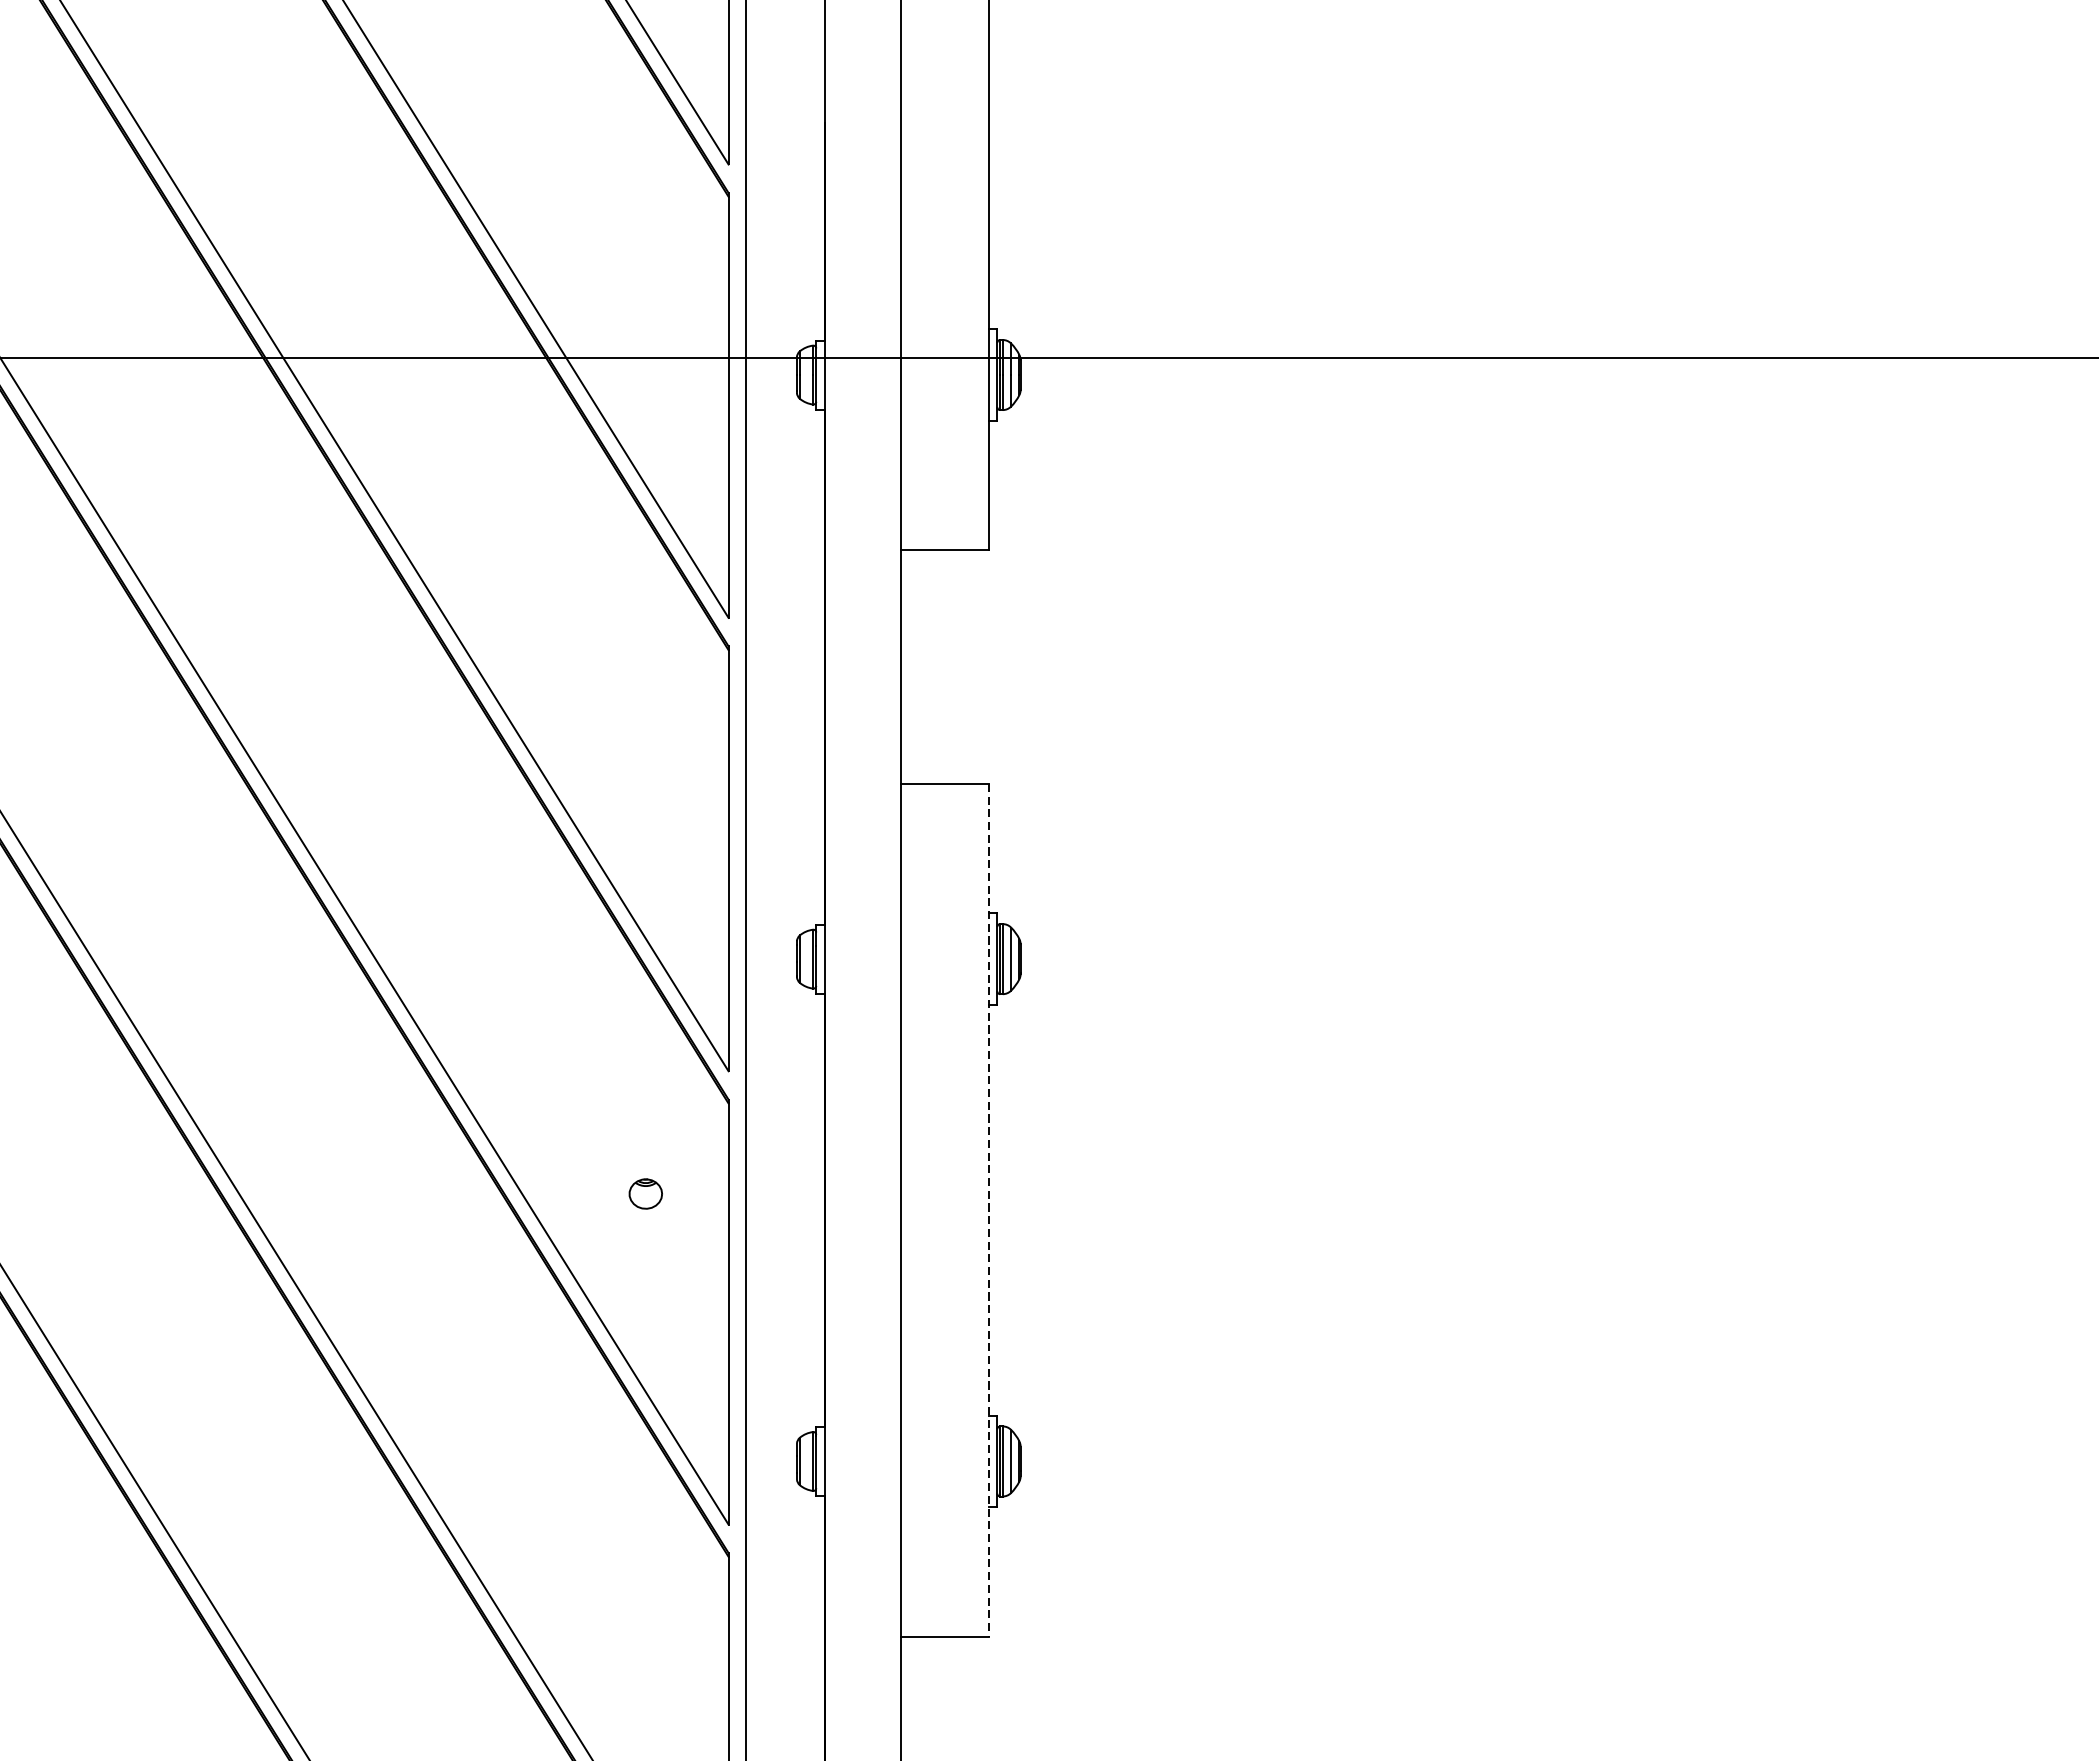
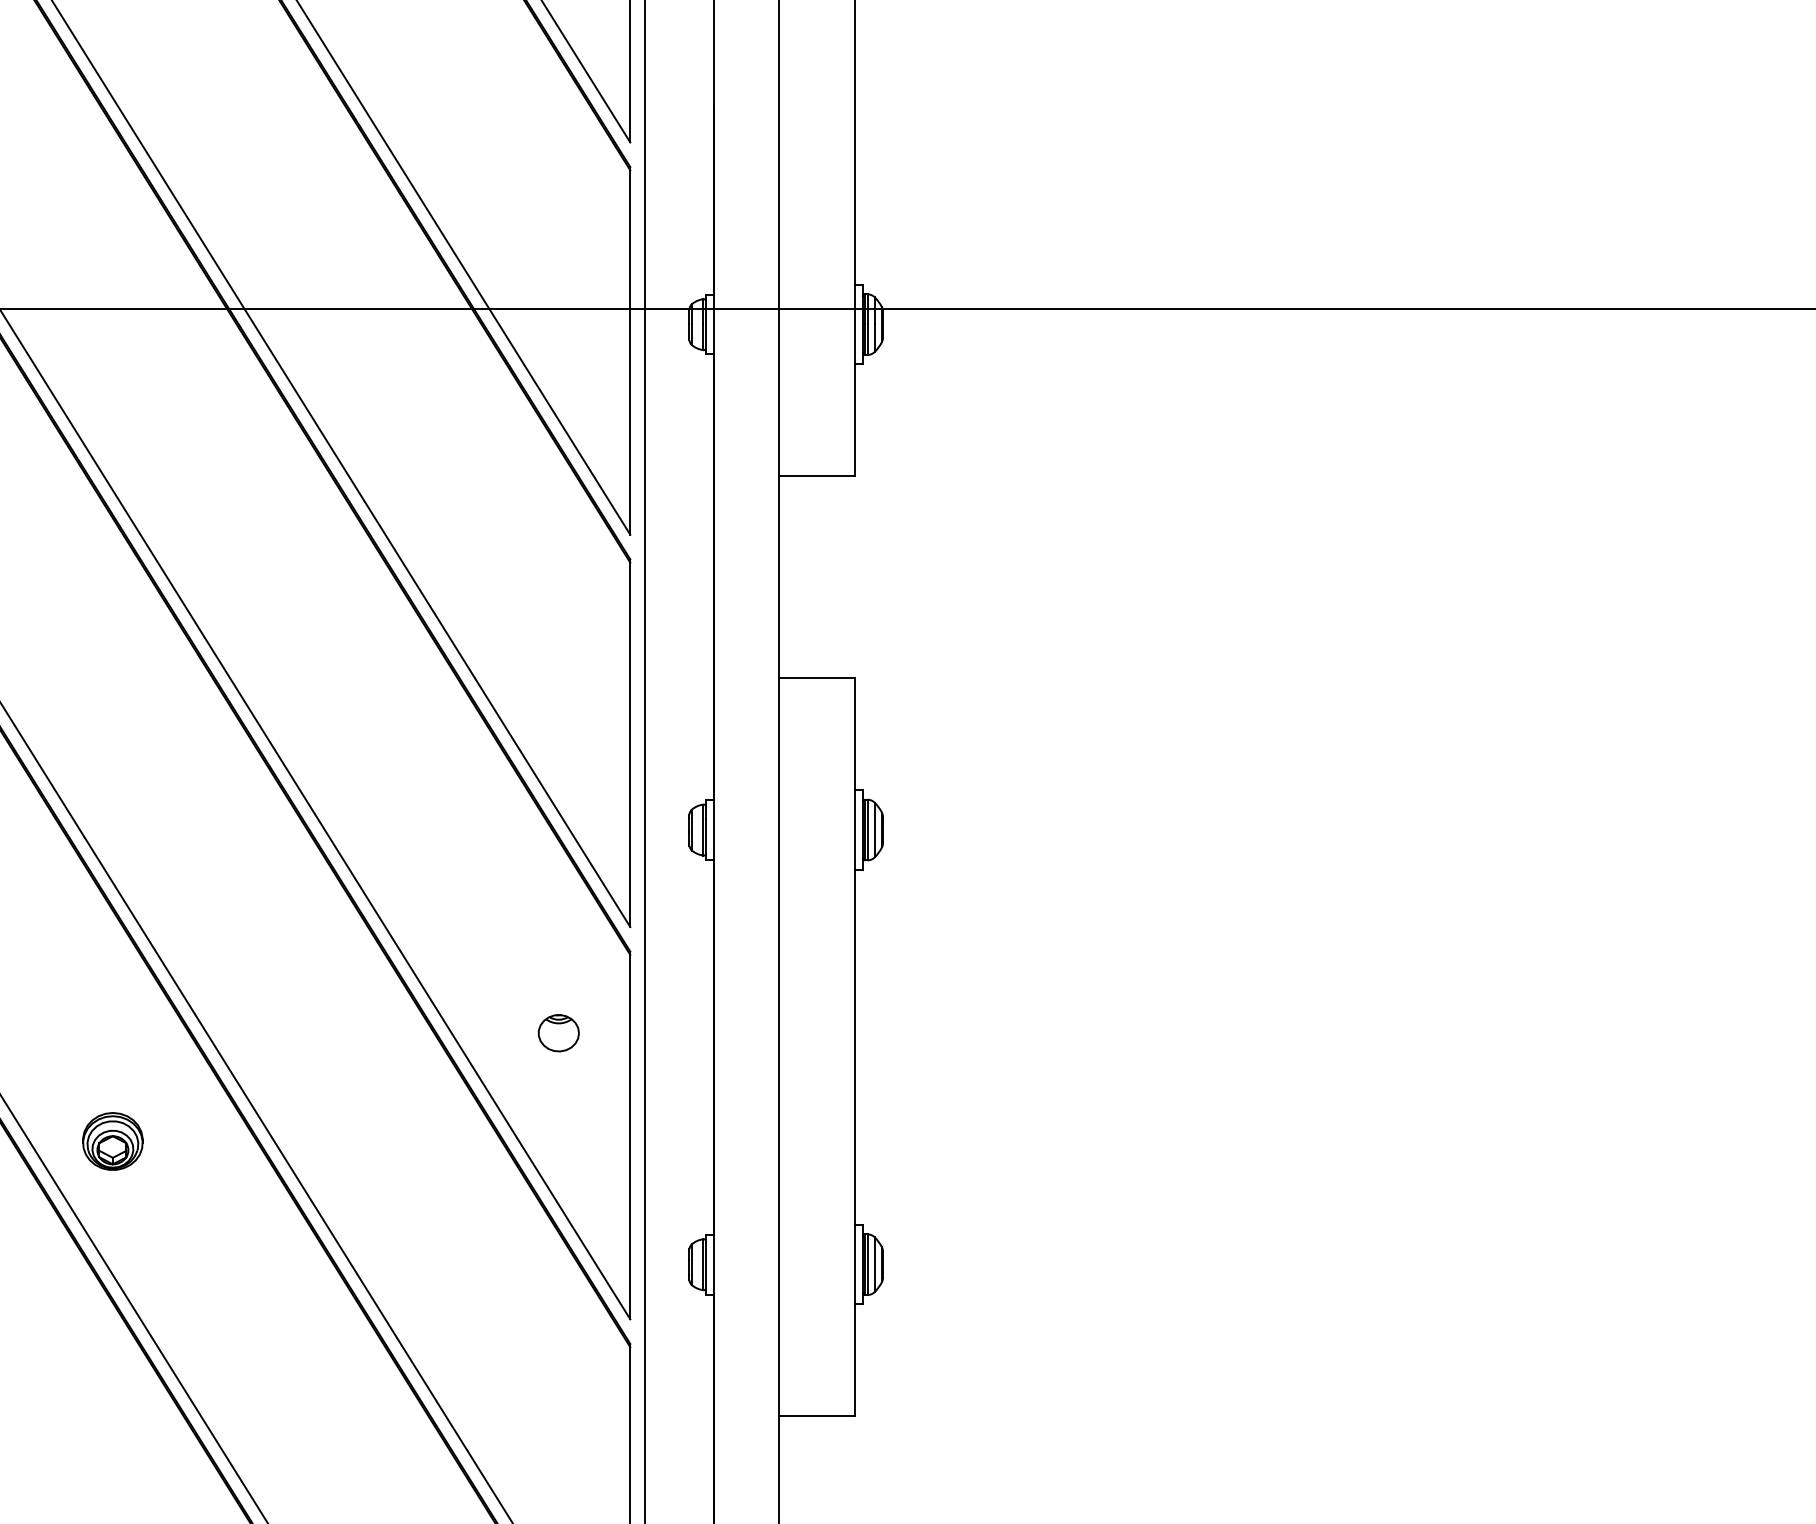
part: (645, 1194) -> (558, 1033), size x1.43
line: (988, 1210) -> (855, 1047), dashed -> solid
part: (130, 1319) -> (112, 1141), added

